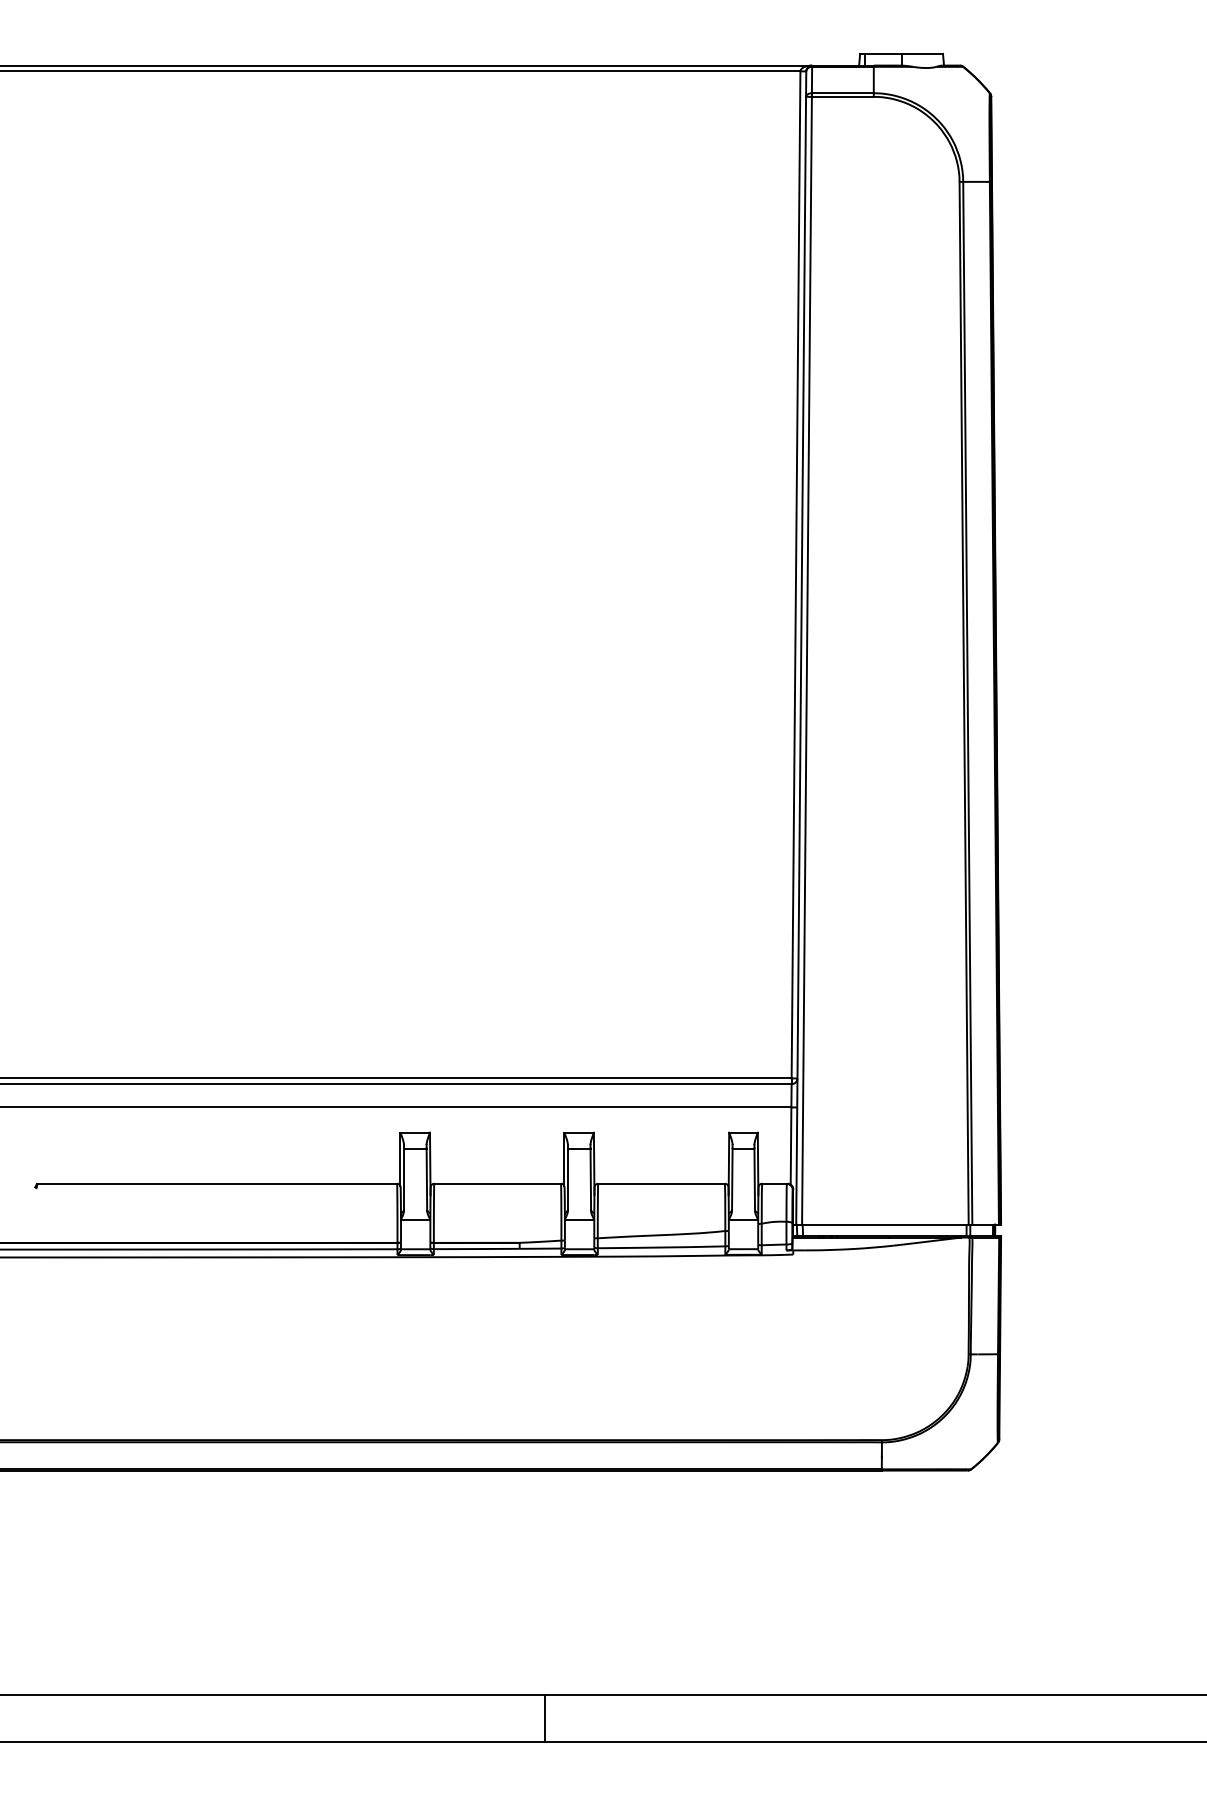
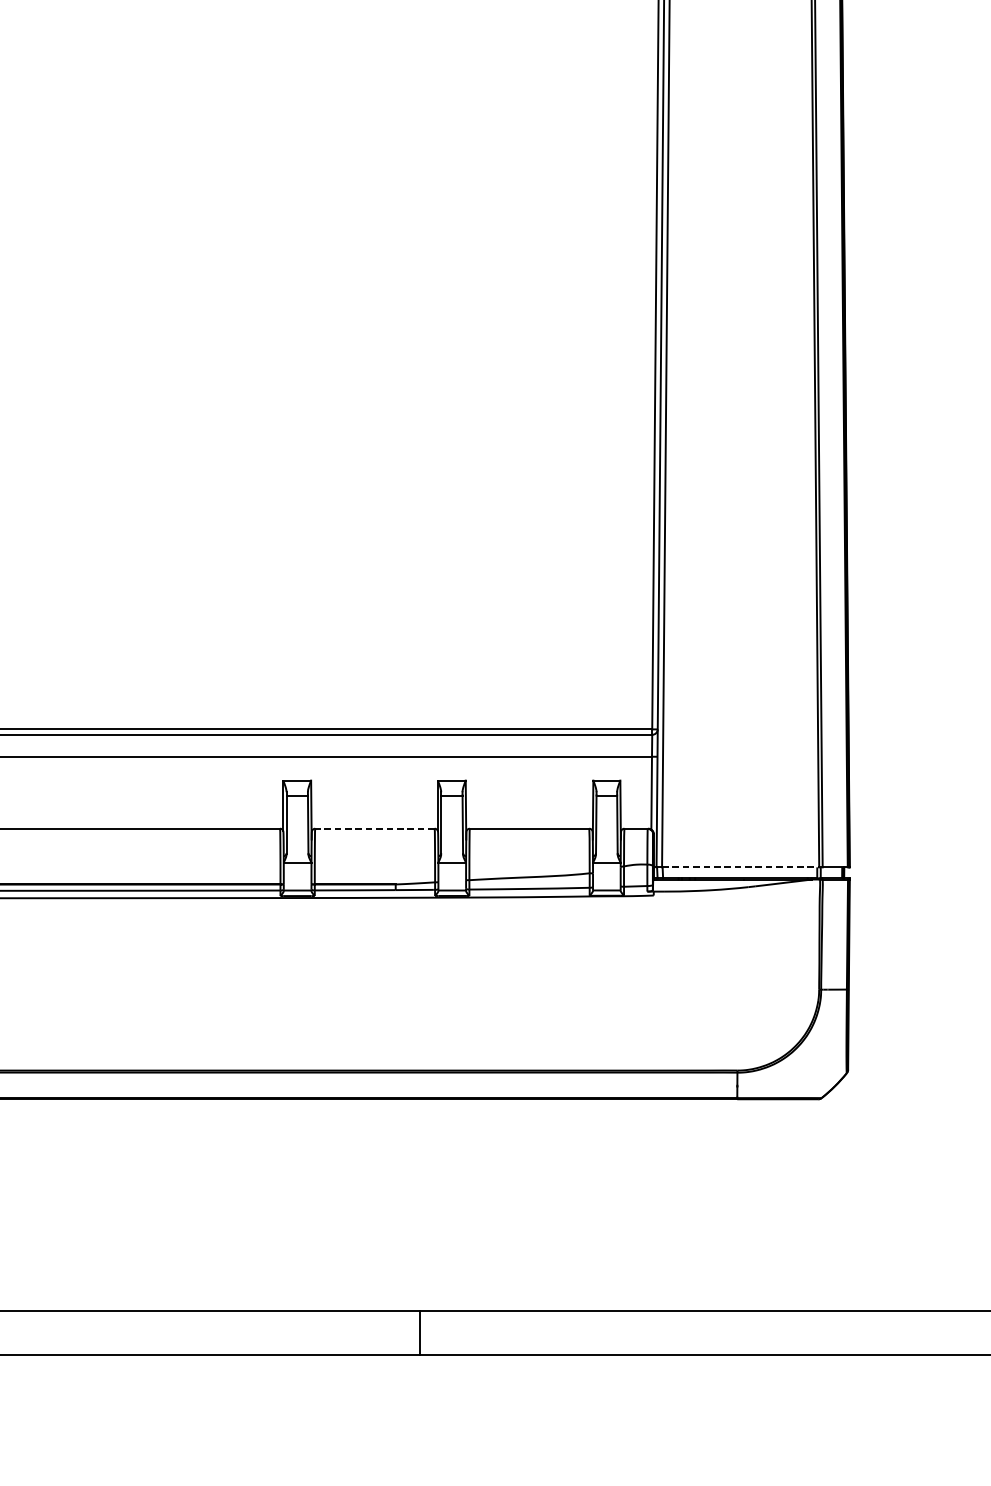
line: (497, 1183) -> (374, 828), solid -> dashed
line: (885, 1224) -> (740, 867), solid -> dashed

